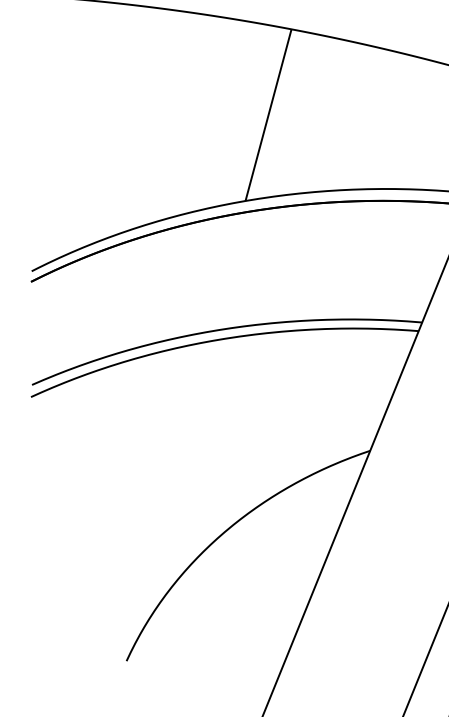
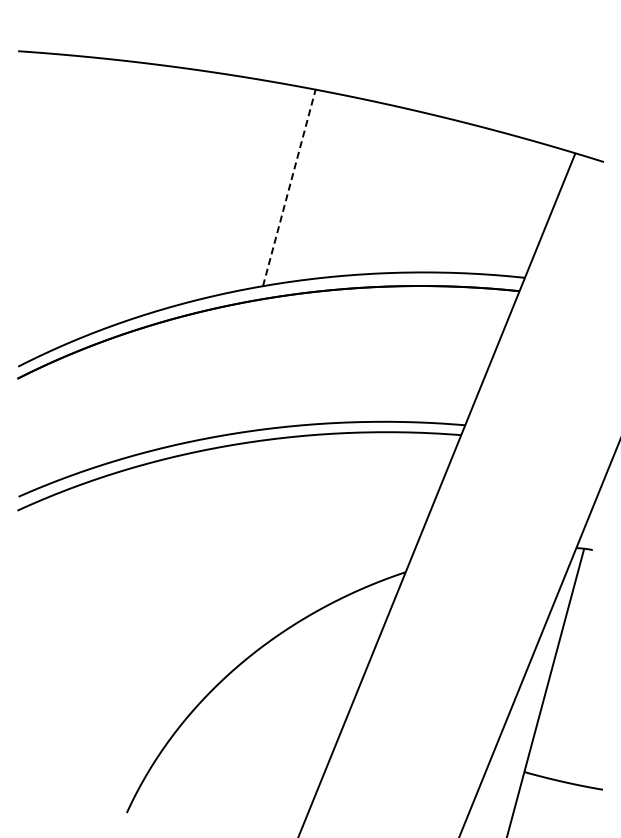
line: (268, 114) -> (289, 187), solid -> dashed

